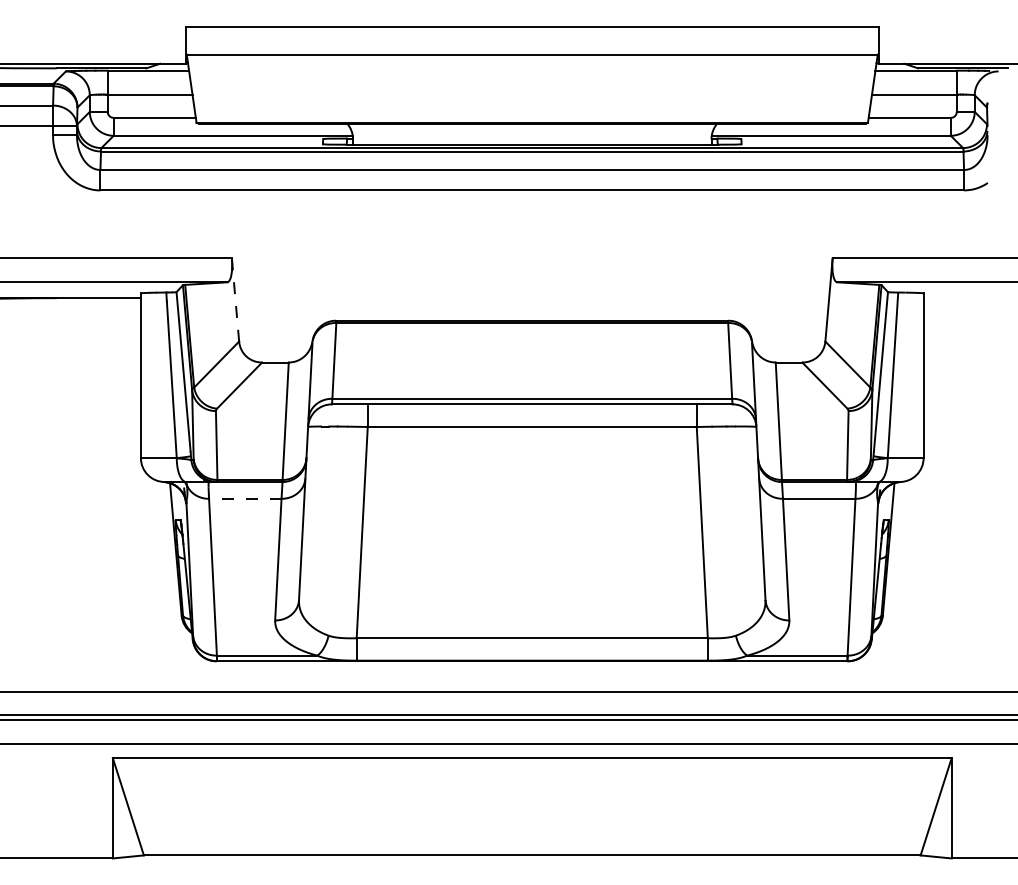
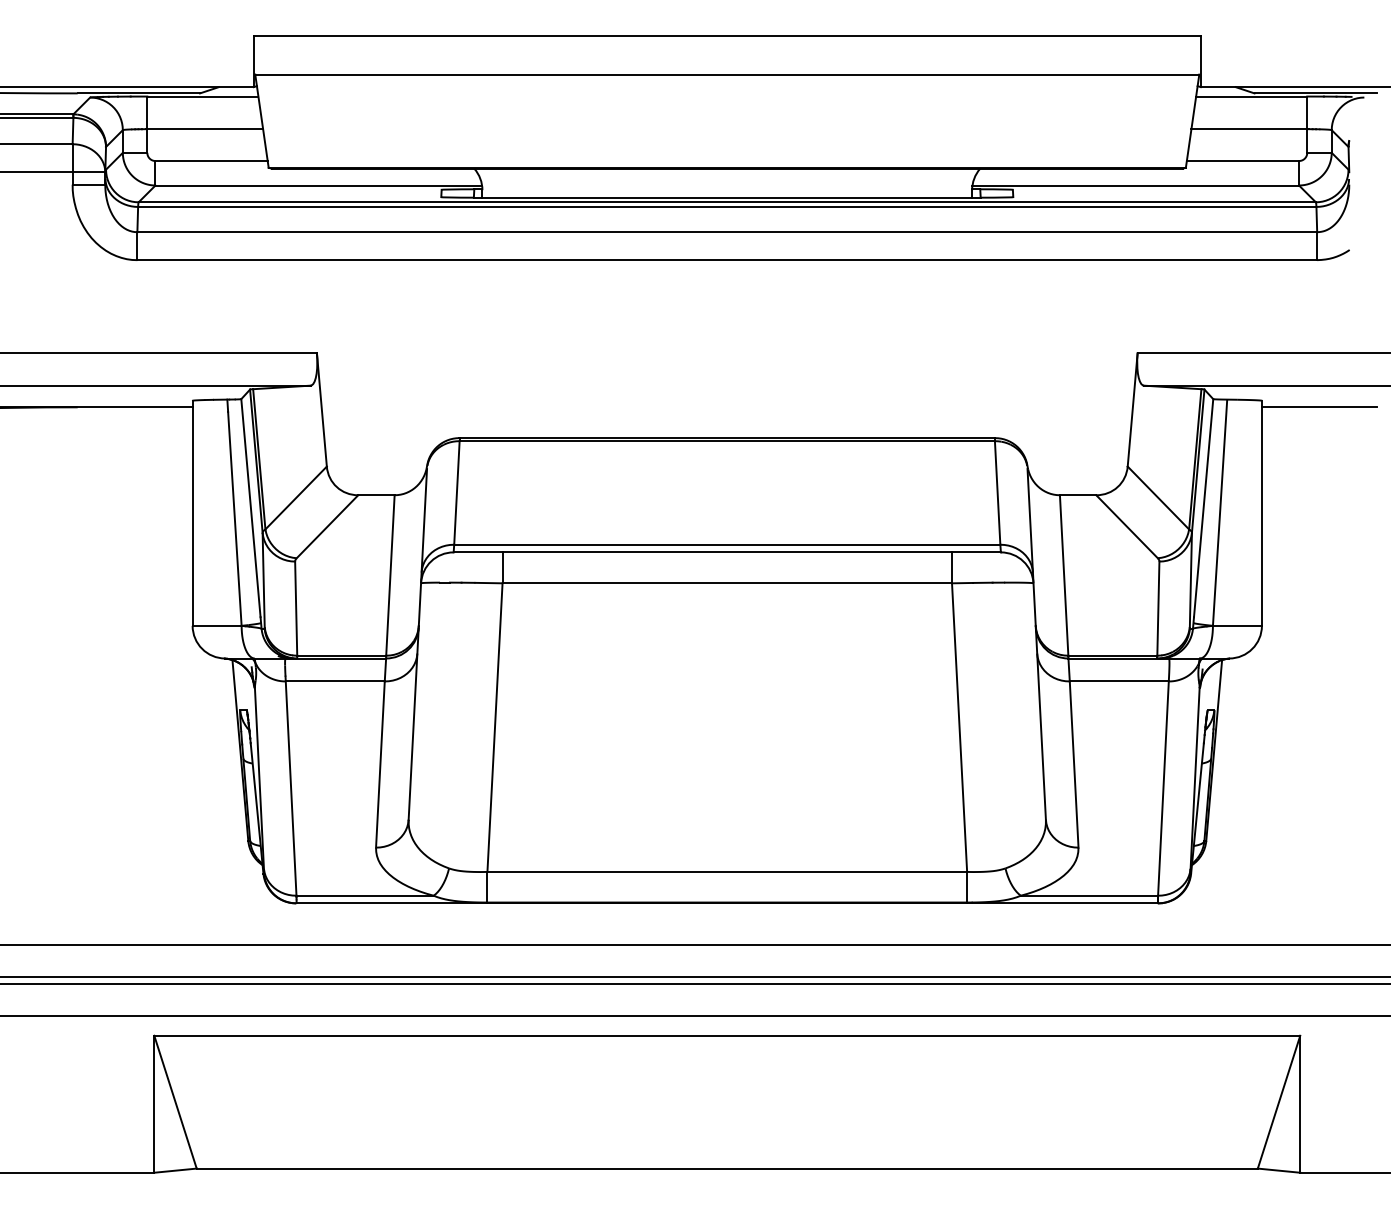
line: (965, 298) -> (1318, 407), added
line: (235, 300) -> (321, 410), dashed -> solid
line: (244, 498) -> (334, 681), dashed -> solid

